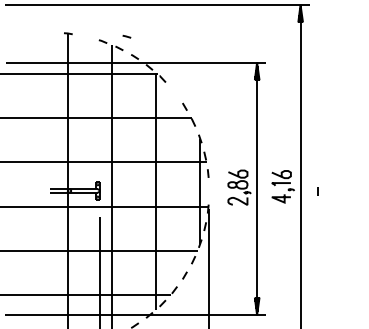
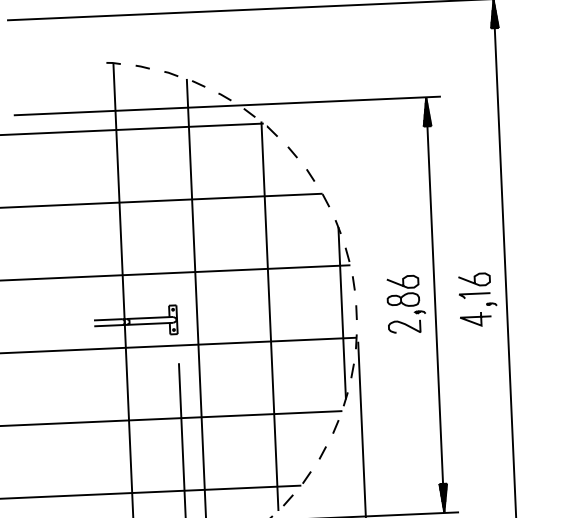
line: (126, 36) -> (142, 66), moved
line: (174, 92) -> (292, 152), added
line: (317, 191) -> (355, 312), moved

